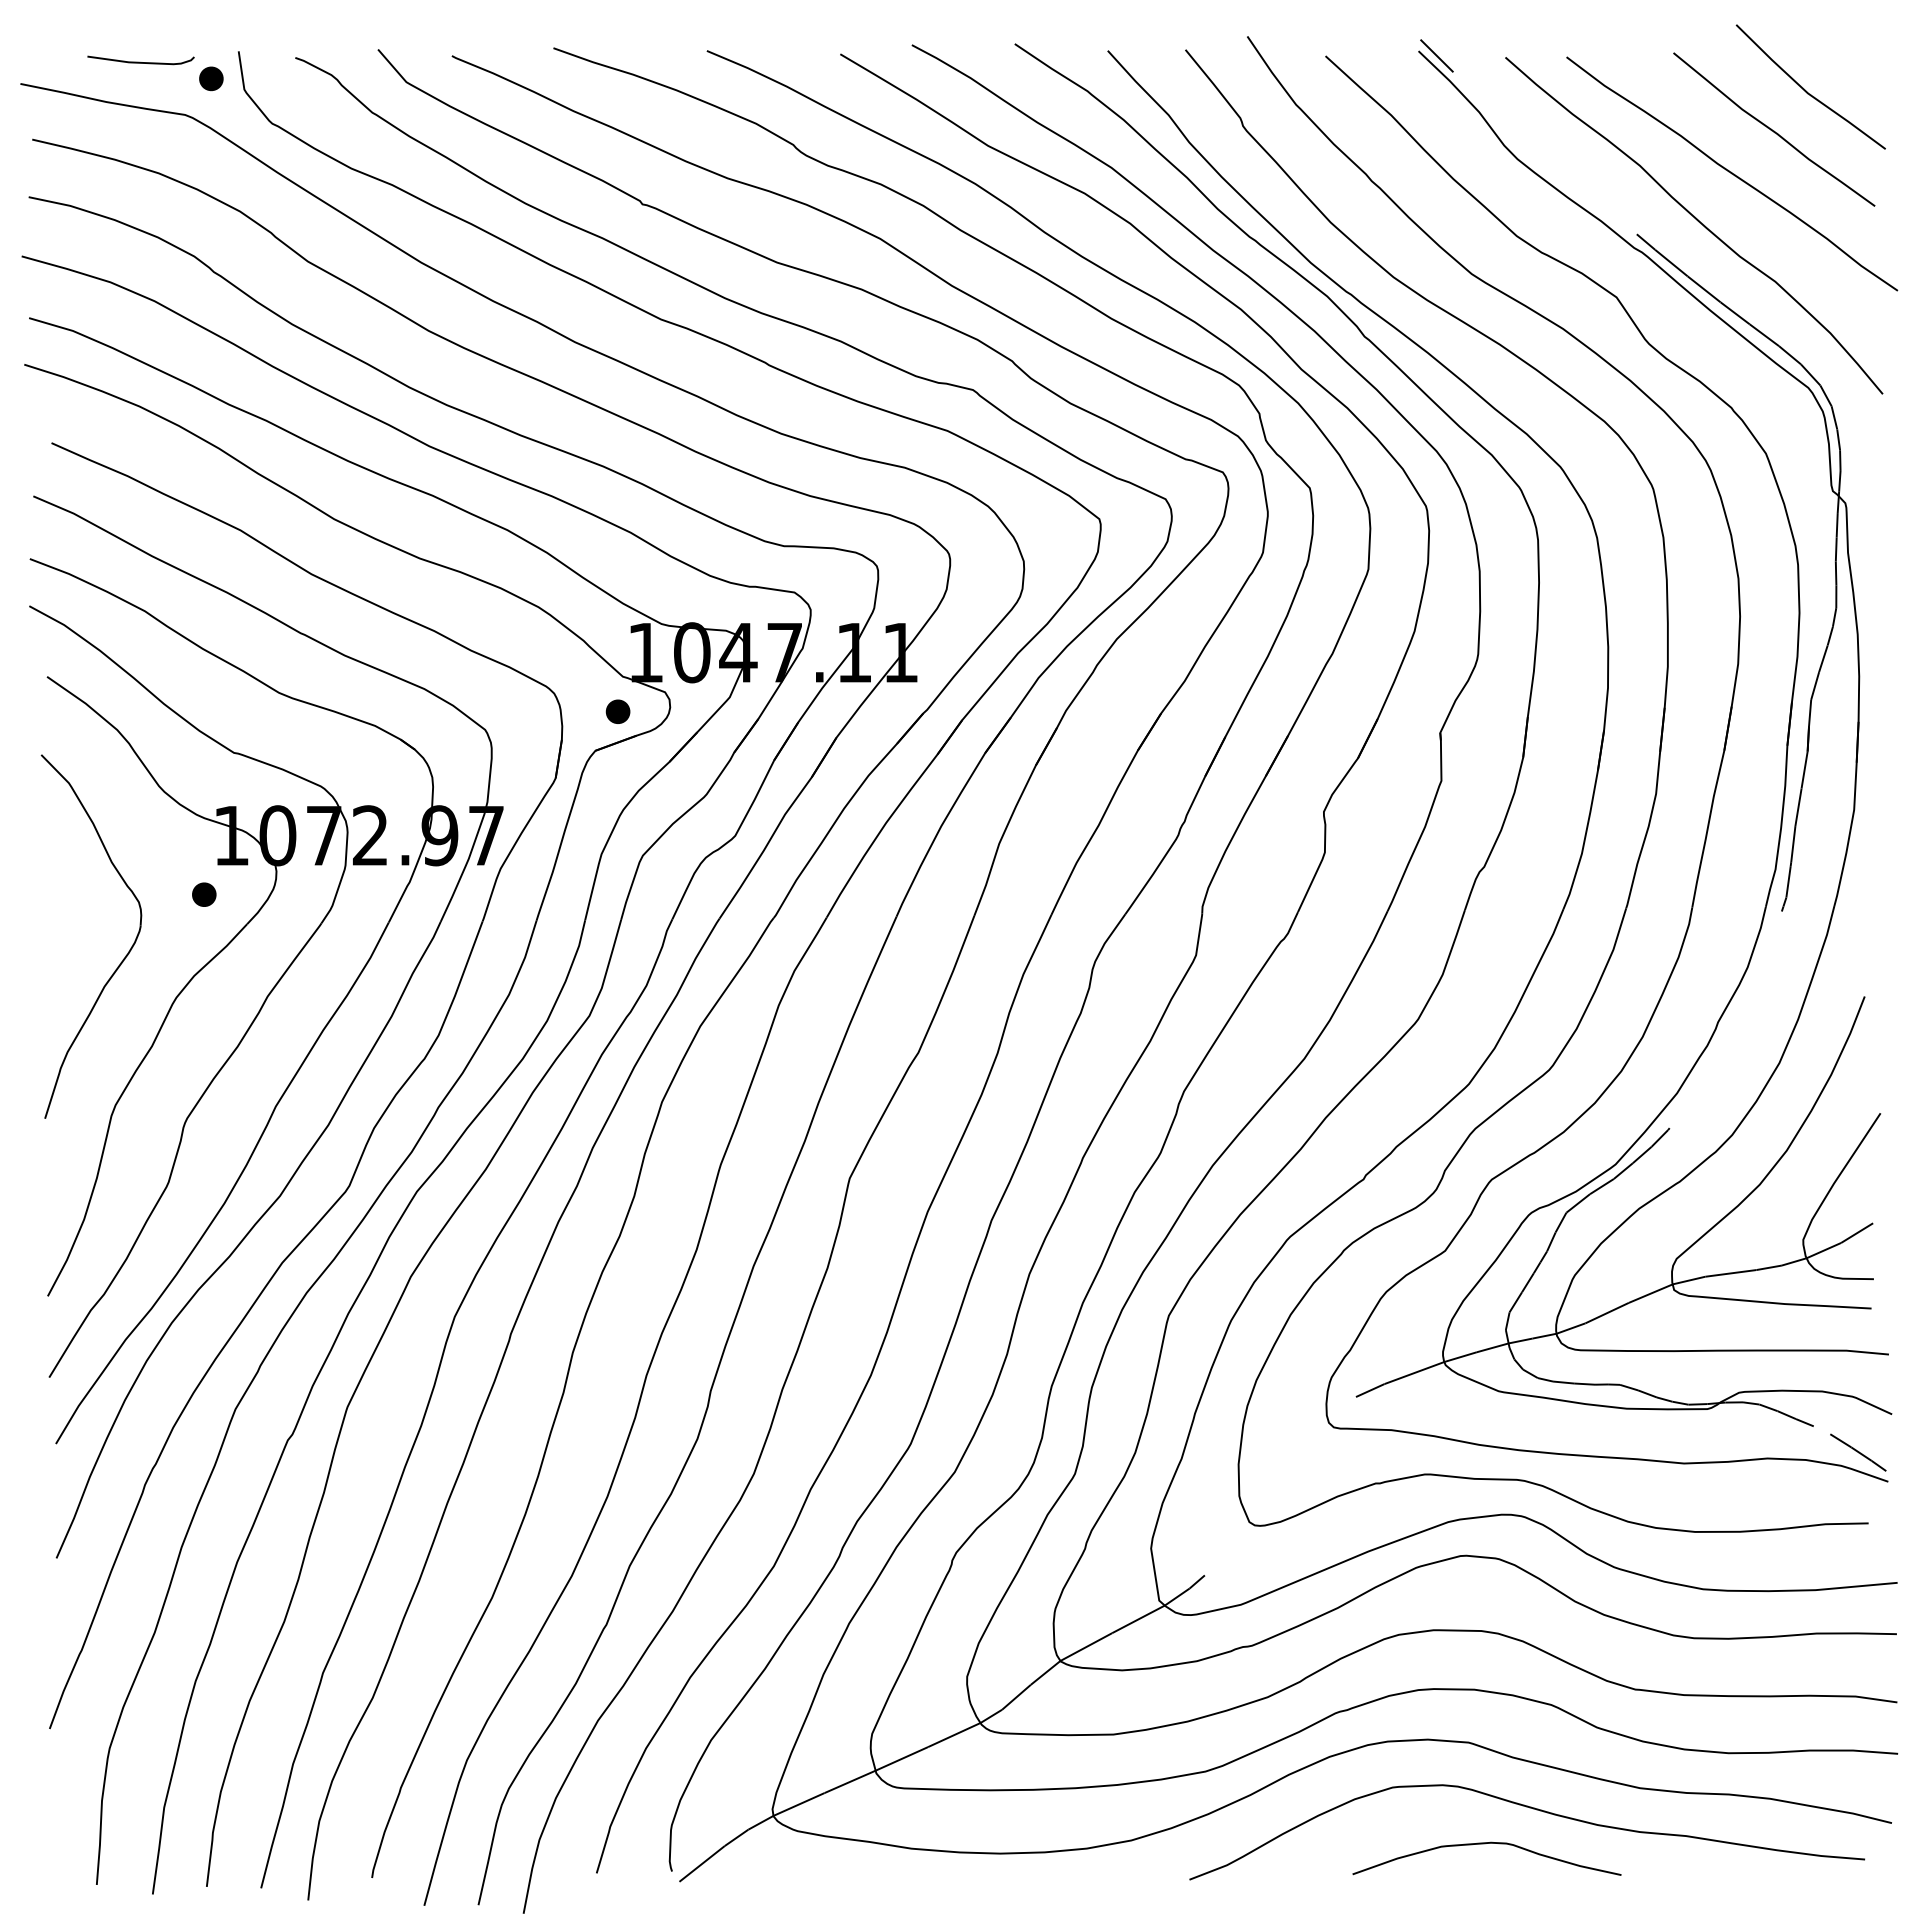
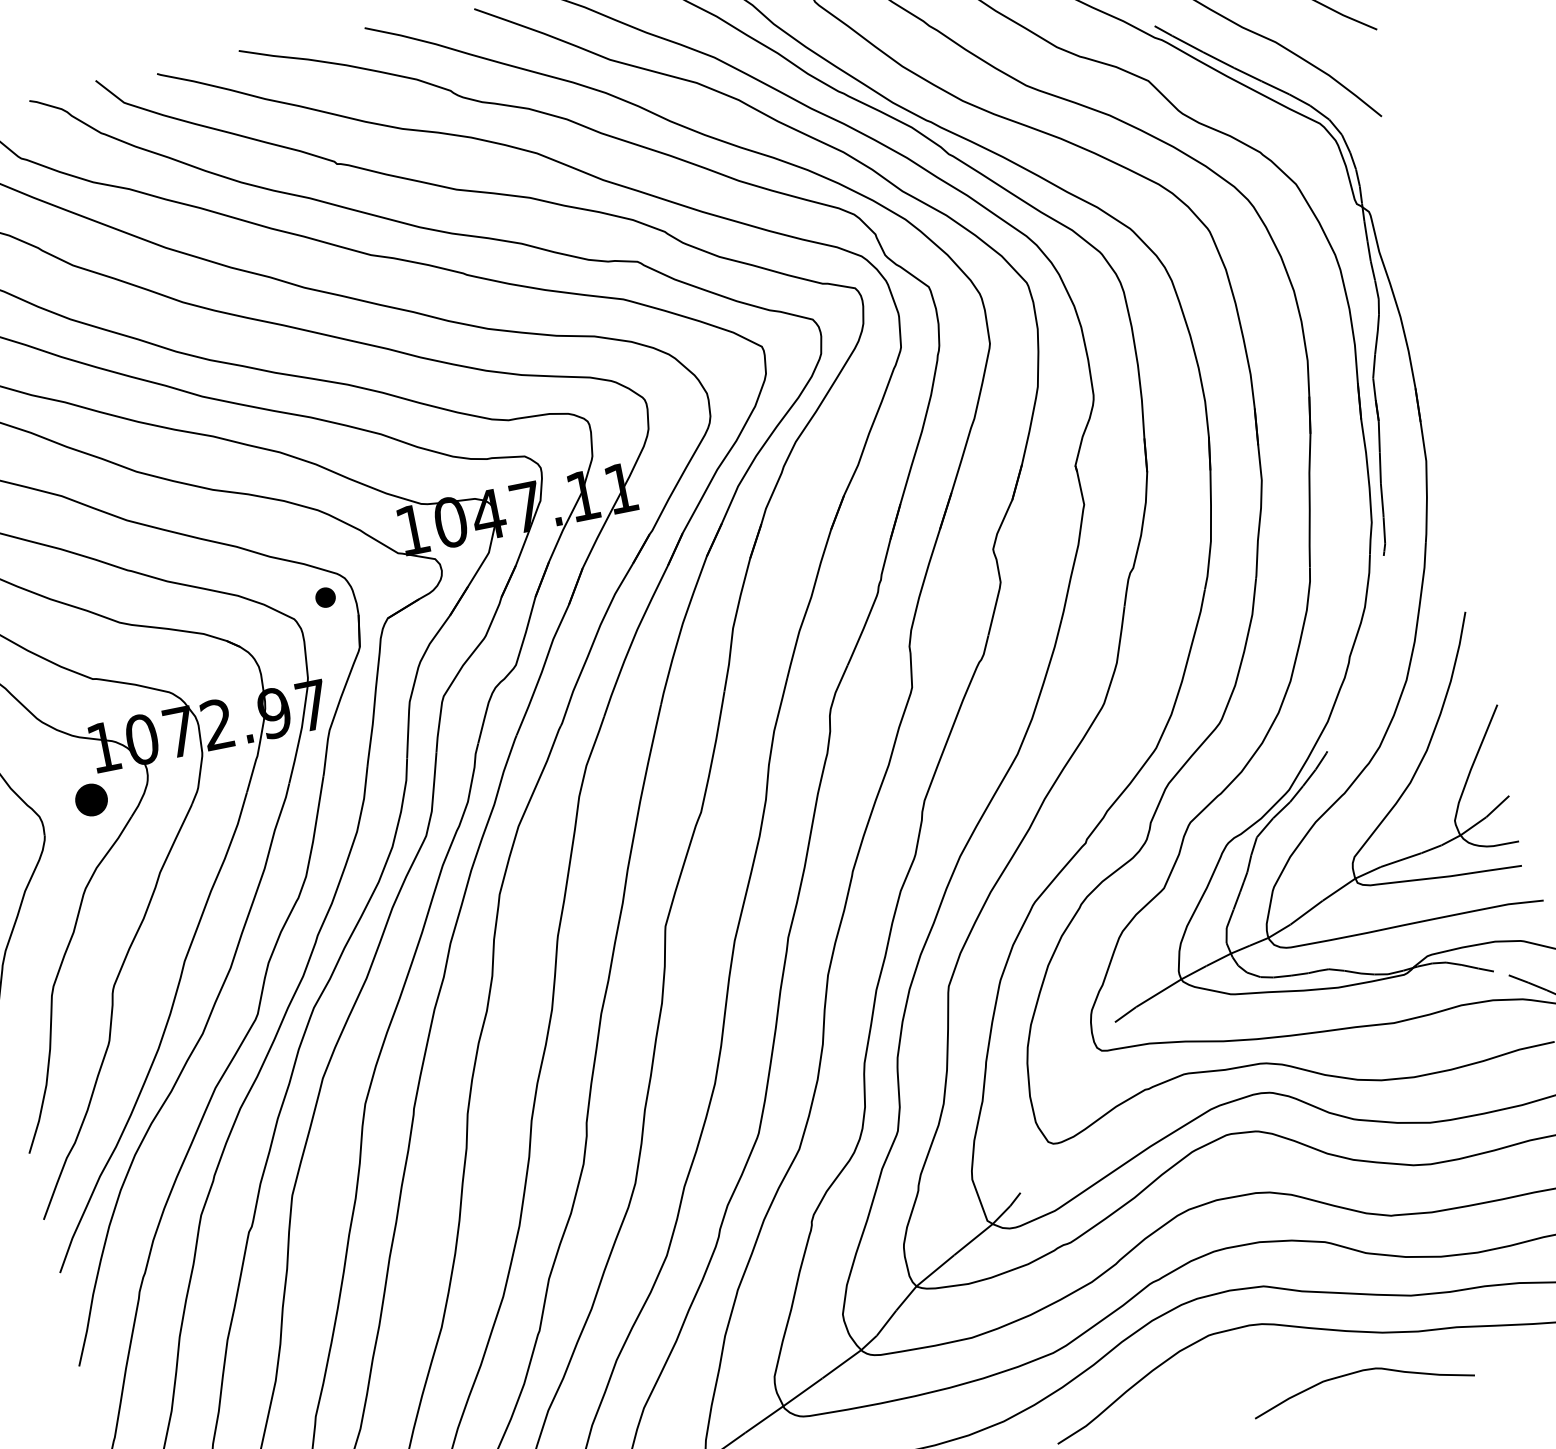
part: (617, 711) -> (325, 597), moved
part: (204, 894) -> (91, 799), size x1.6
curve: (1485, 1844) -> (1358, 1372), moved

